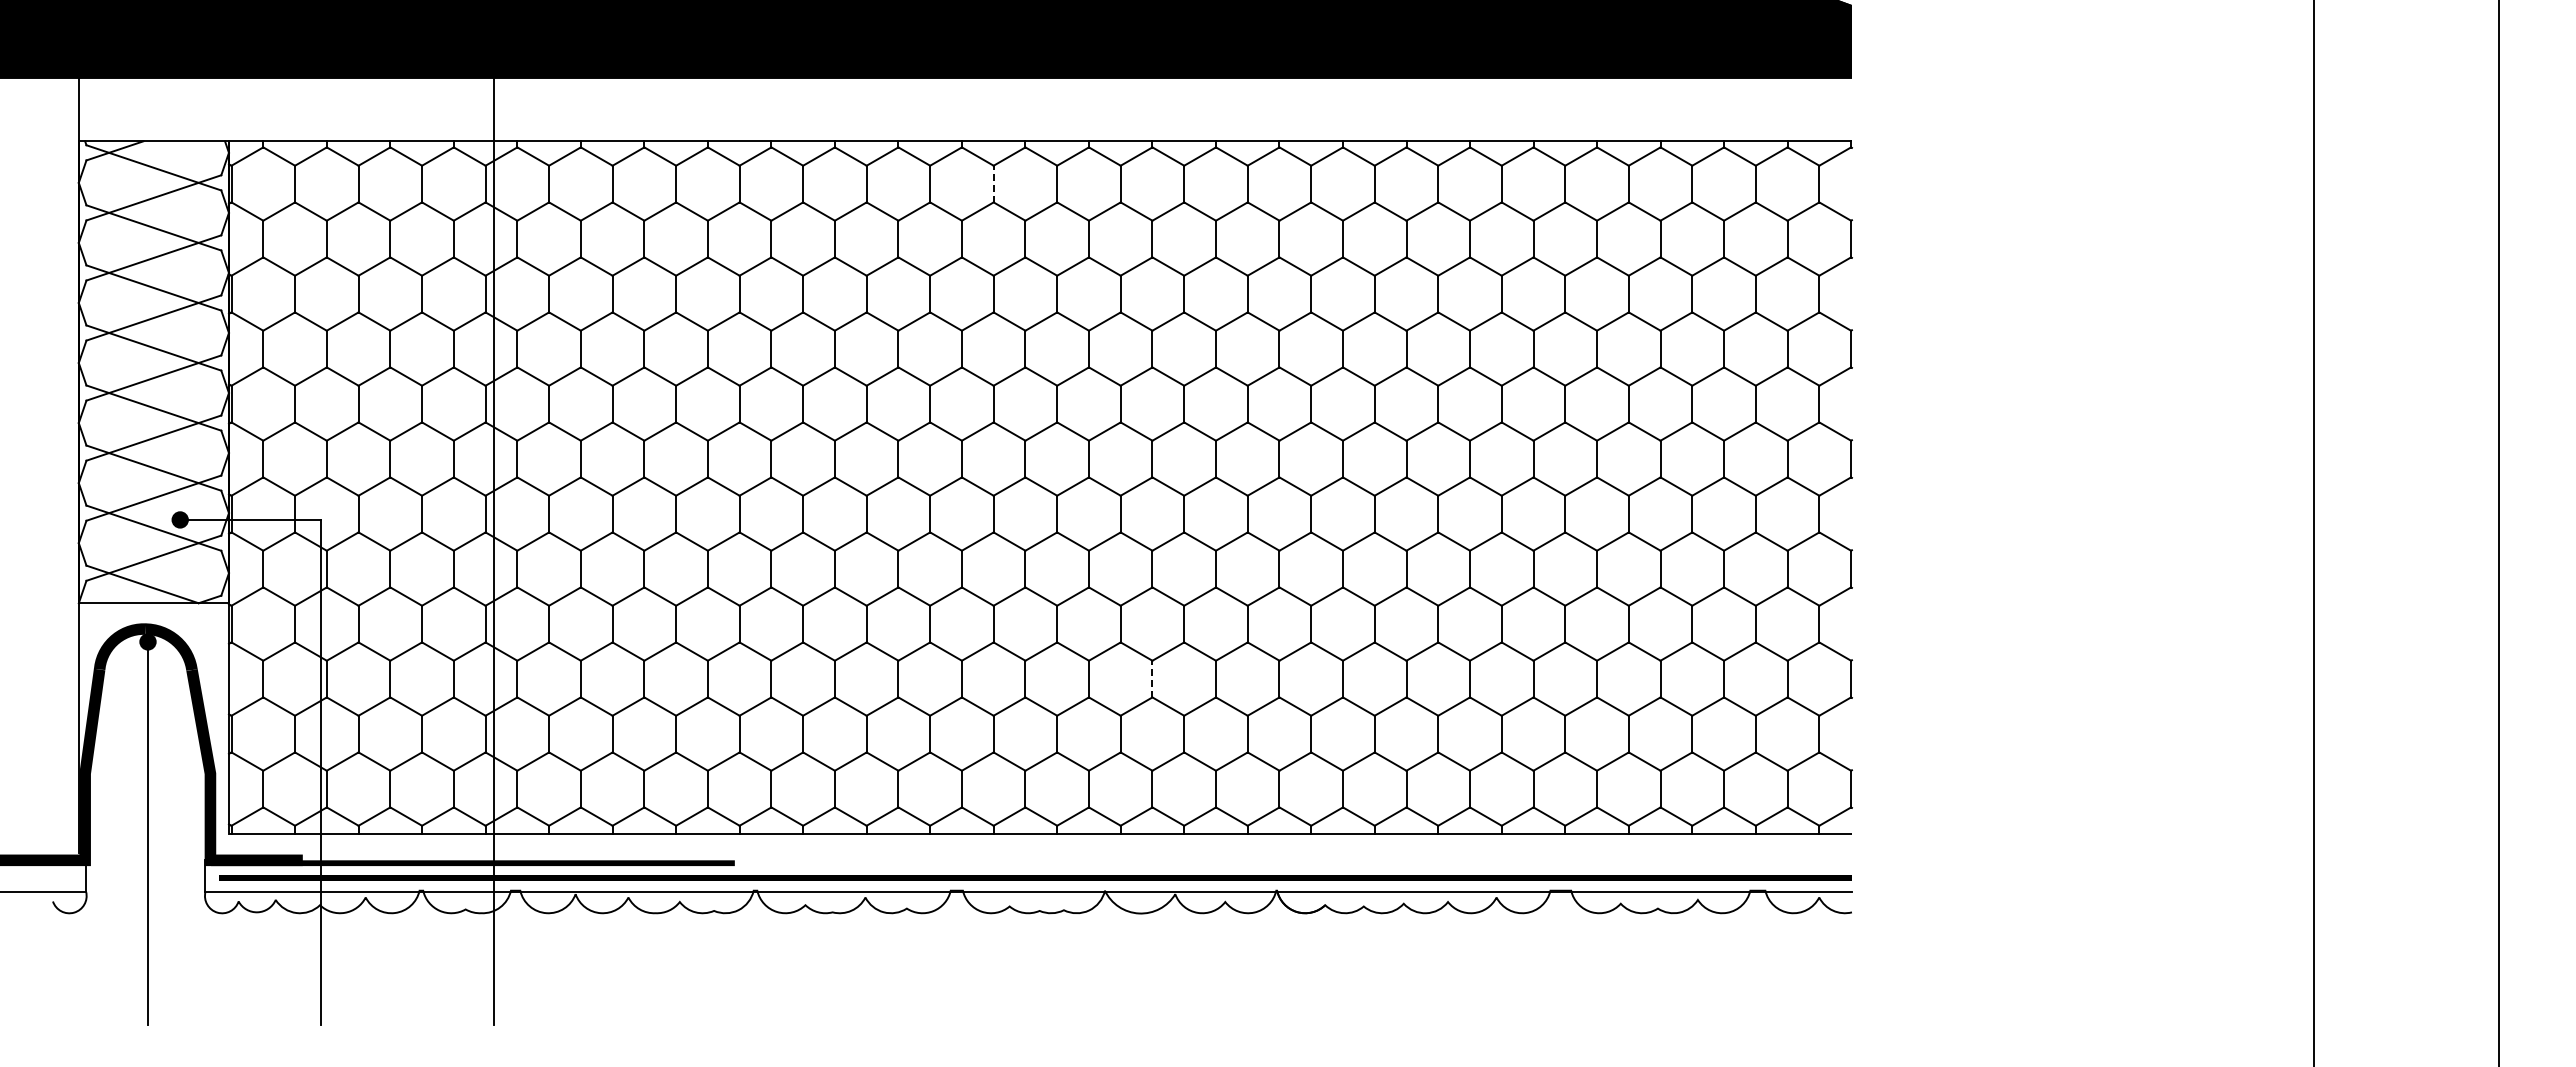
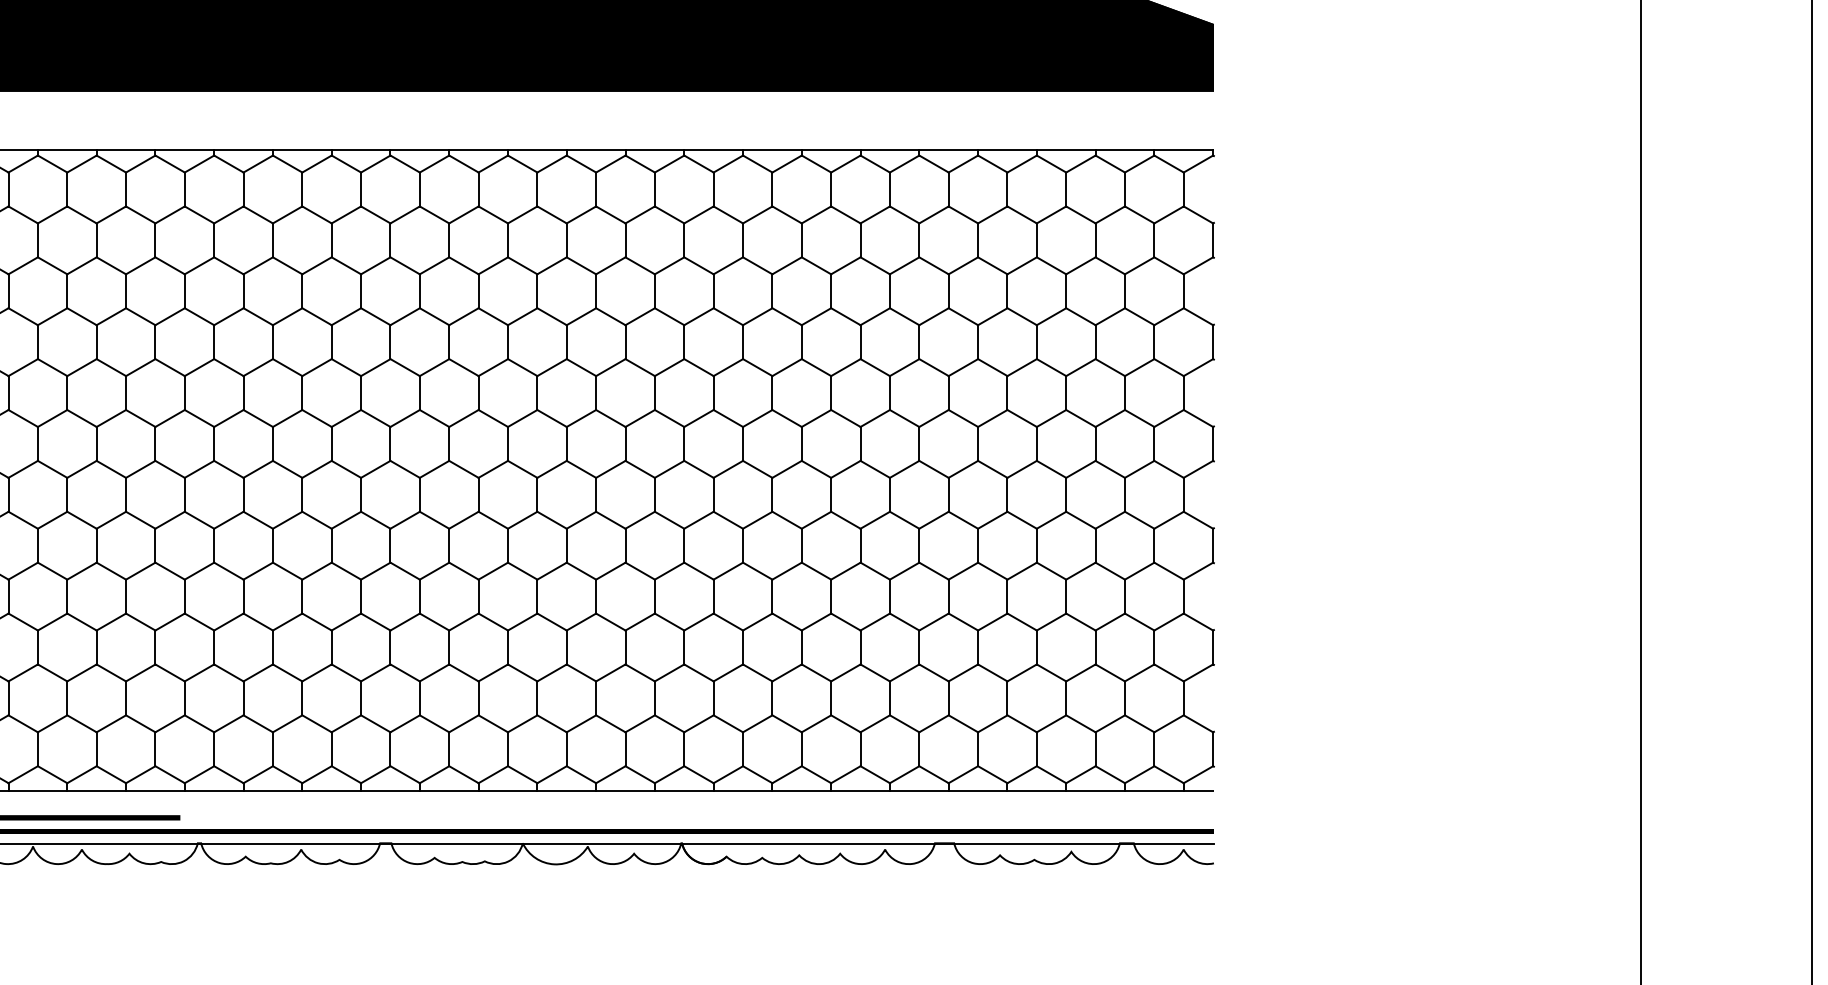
line: (993, 183) -> (419, 188), dashed -> solid
line: (1152, 678) -> (566, 646), dashed -> solid

